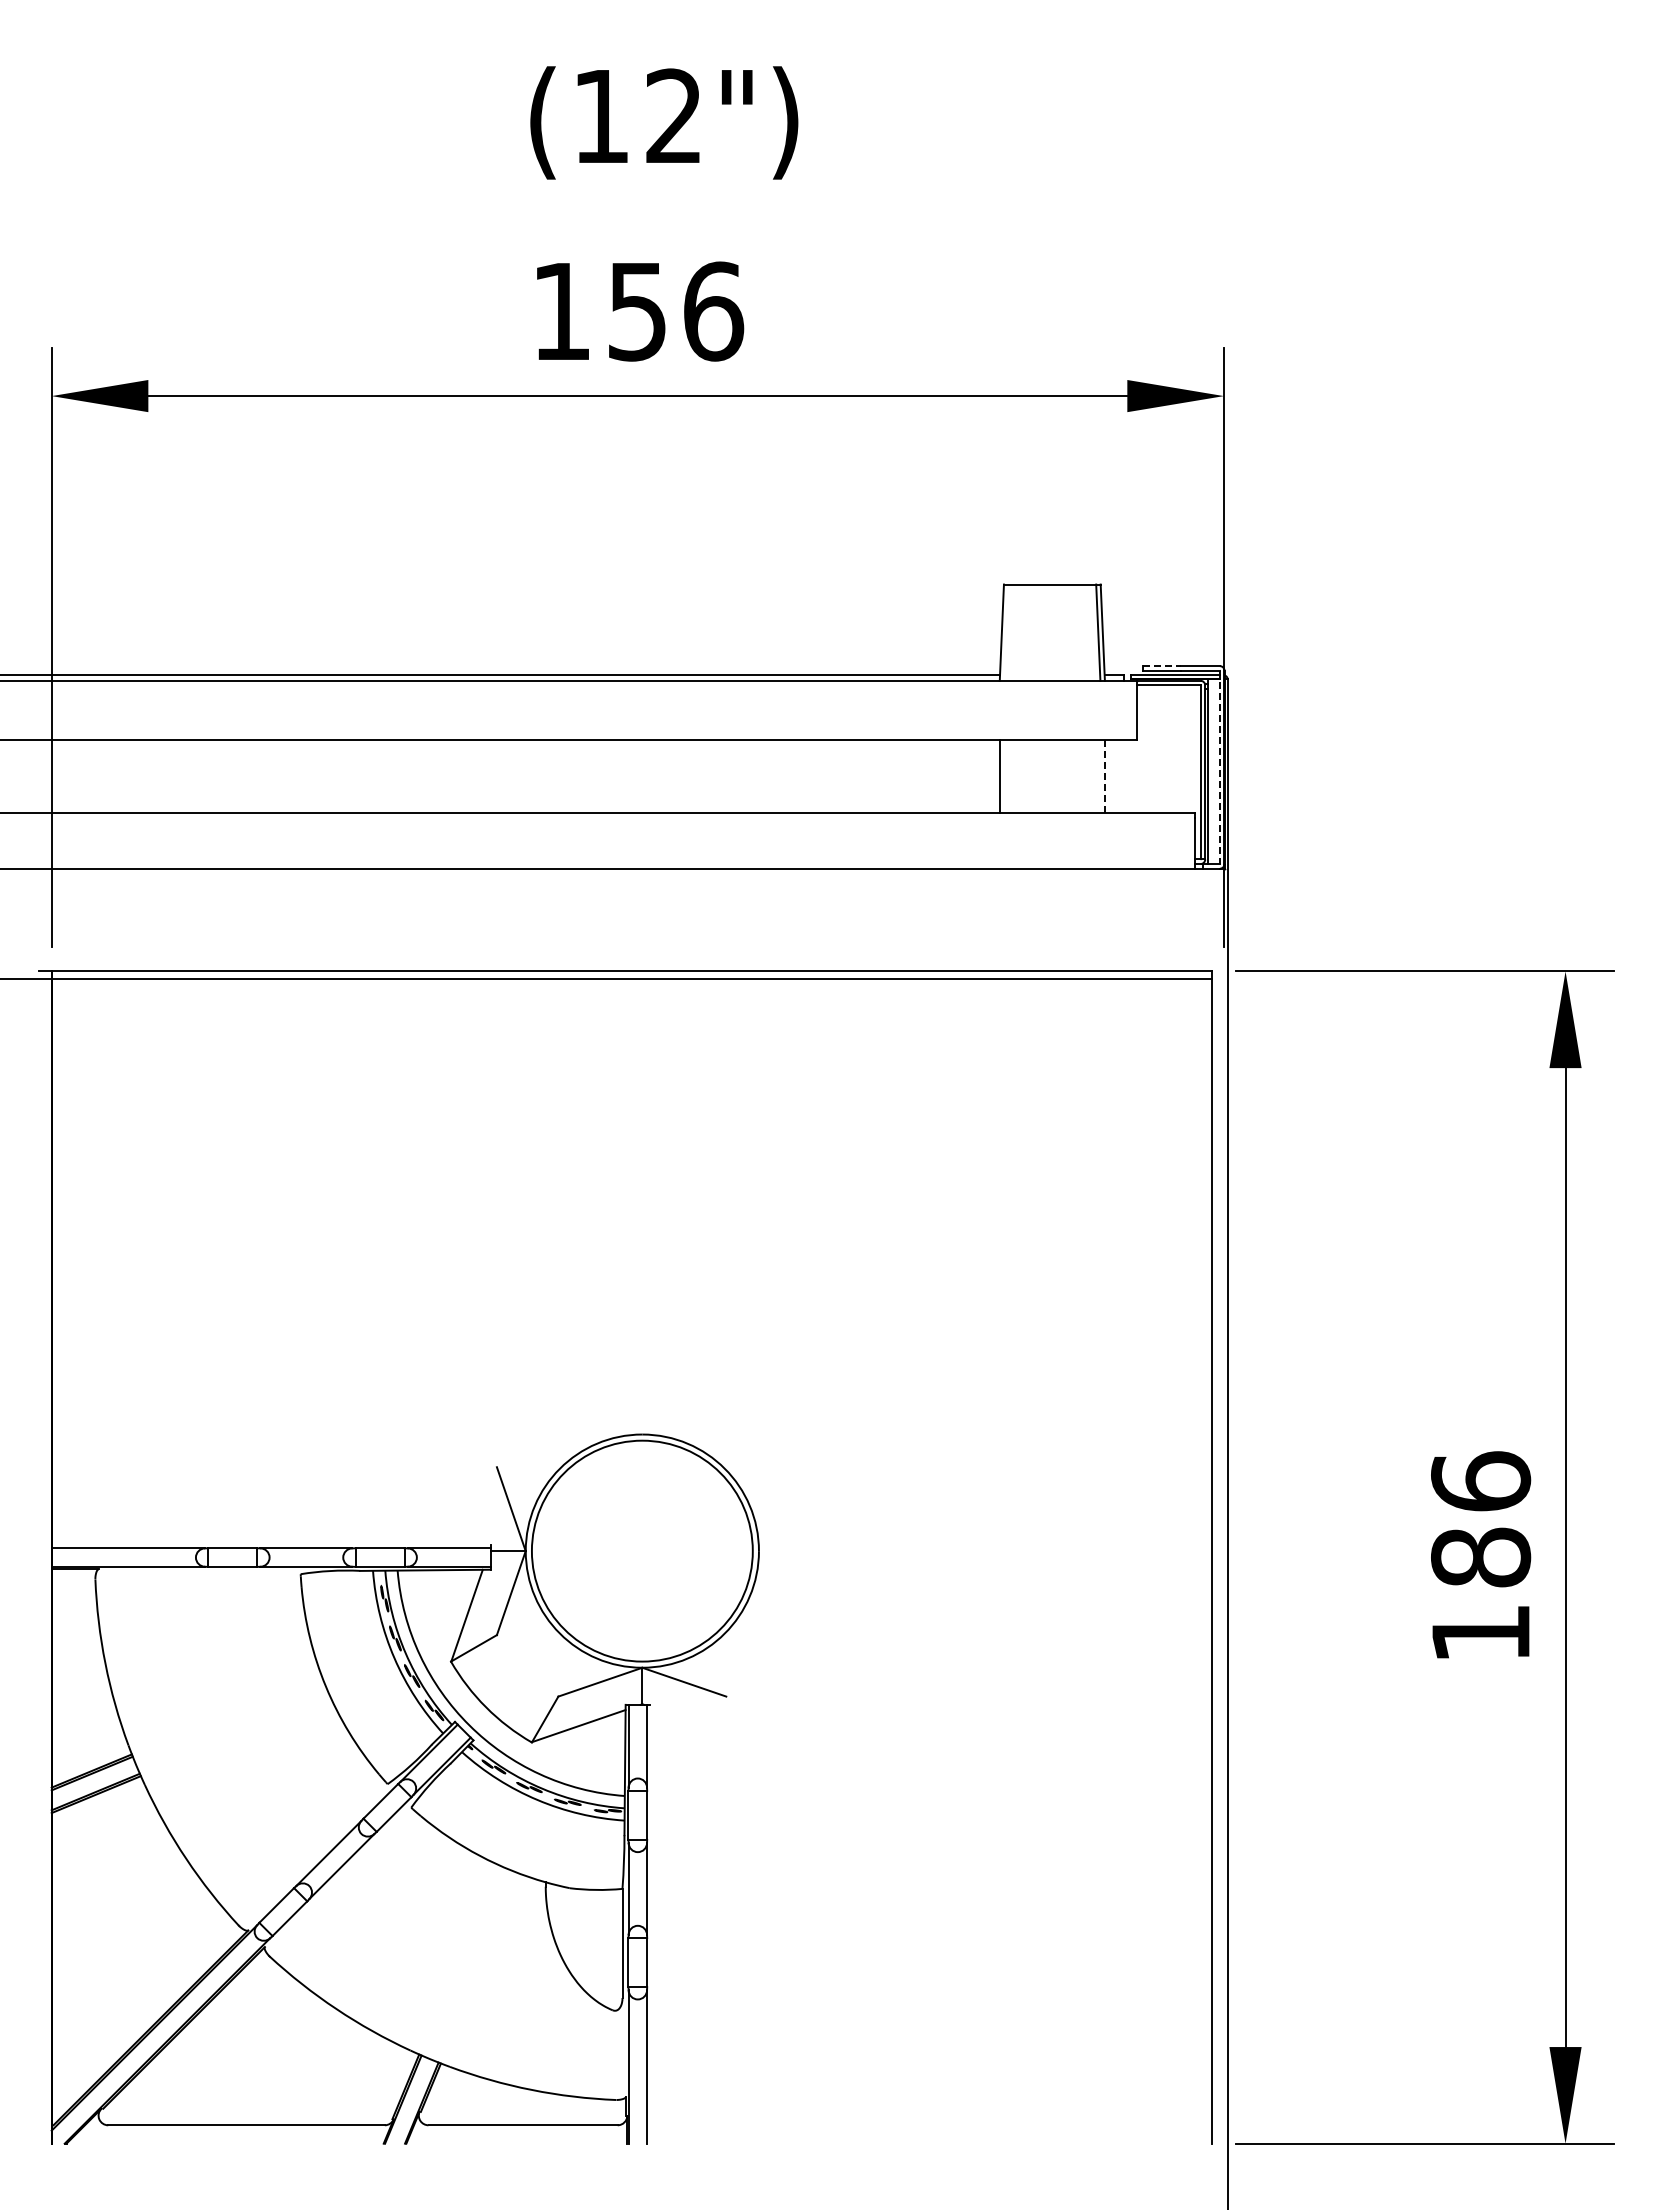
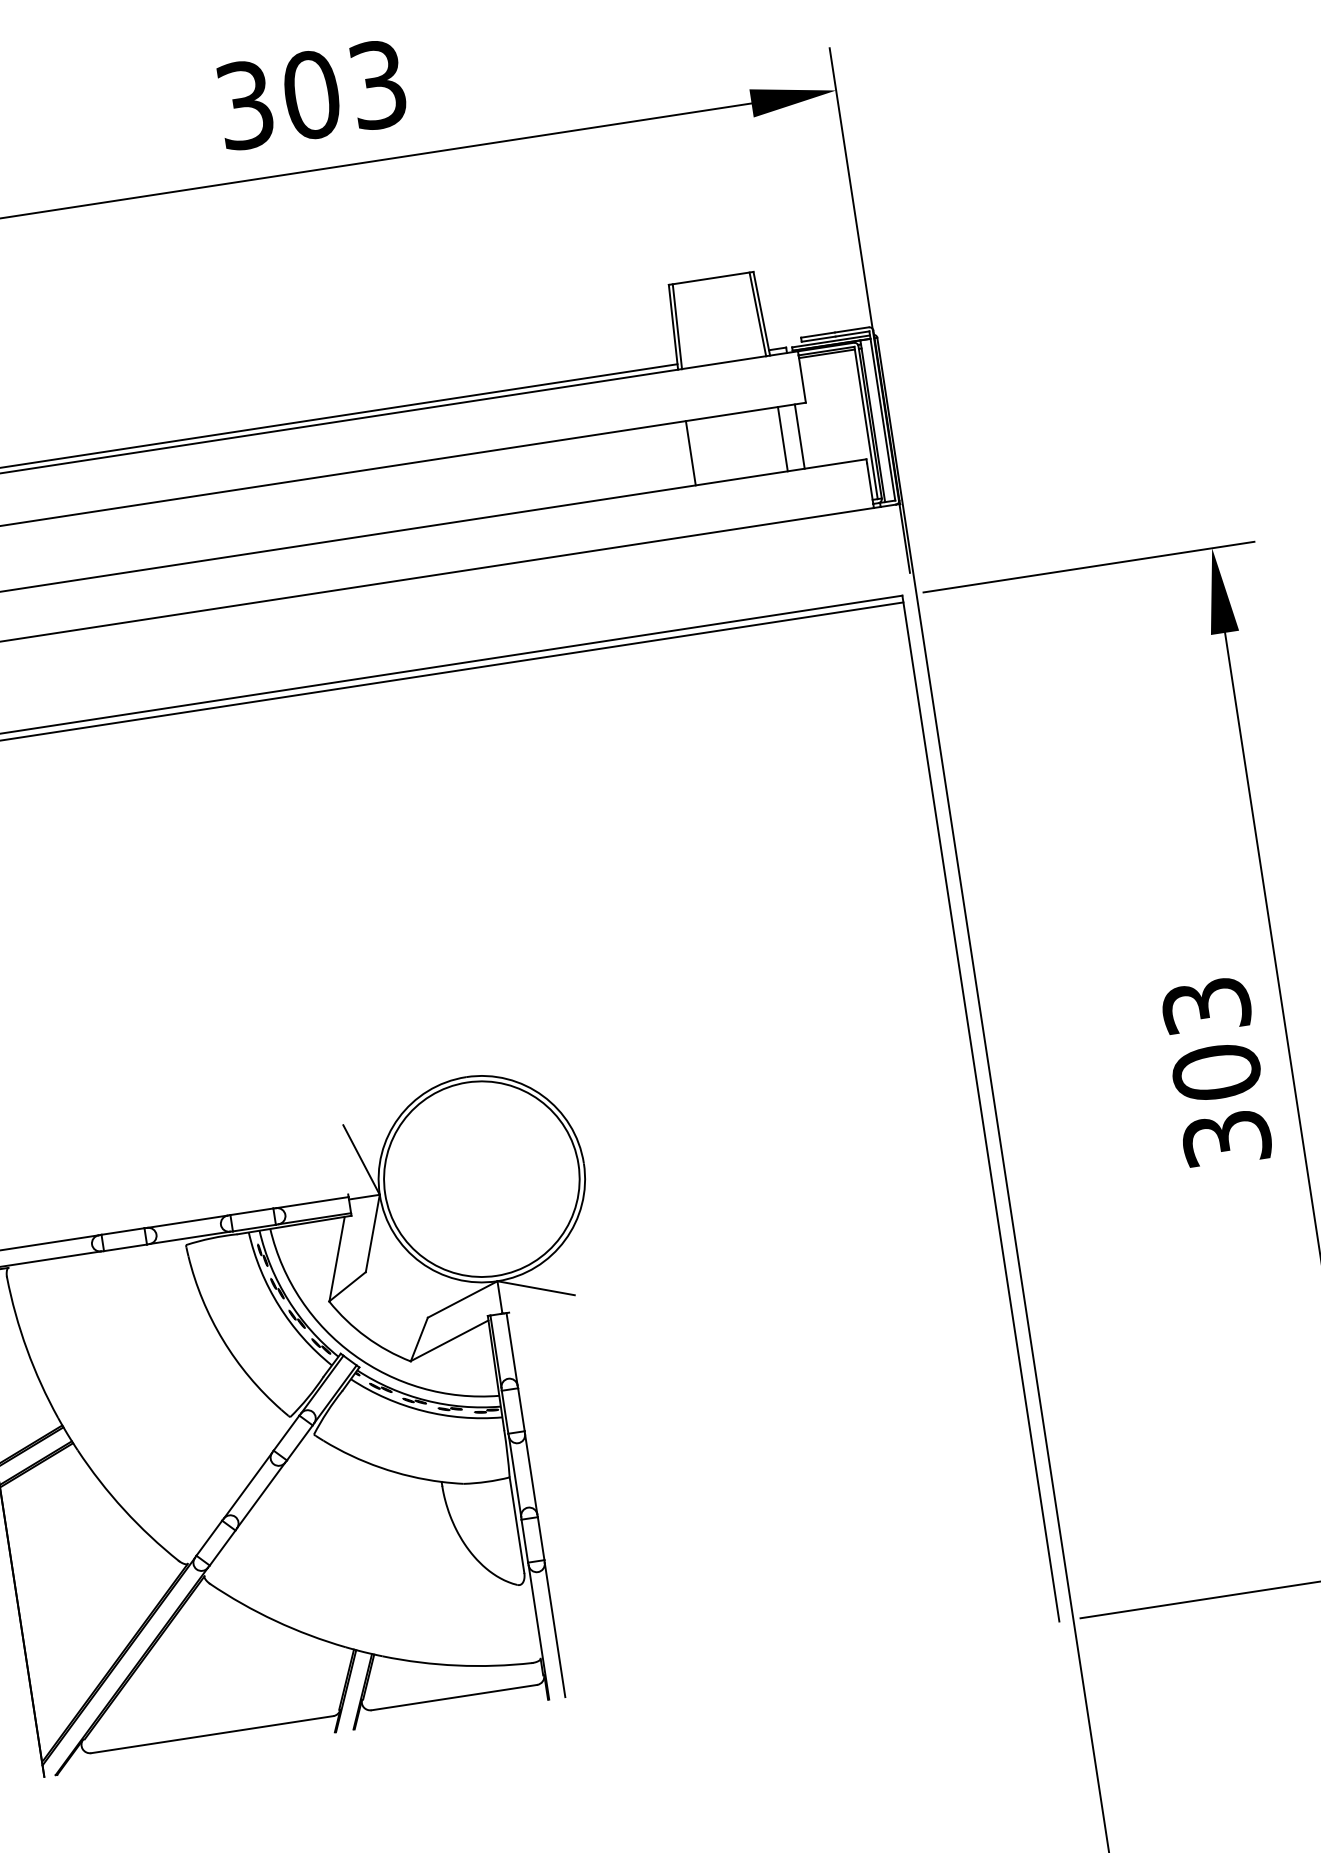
text: (638, 311) -> (312, 94), 156 -> 303
line: (1006, 632) -> (677, 326), added
line: (1162, 666) -> (818, 335), dashed -> solid
line: (1168, 688) -> (826, 353), added
line: (1219, 767) -> (881, 416), dashed -> solid
line: (1104, 776) -> (782, 439), dashed -> solid
line: (1124, 776) -> (800, 436), added
text: (1481, 1556) -> (1216, 1071), 186 -> 303

